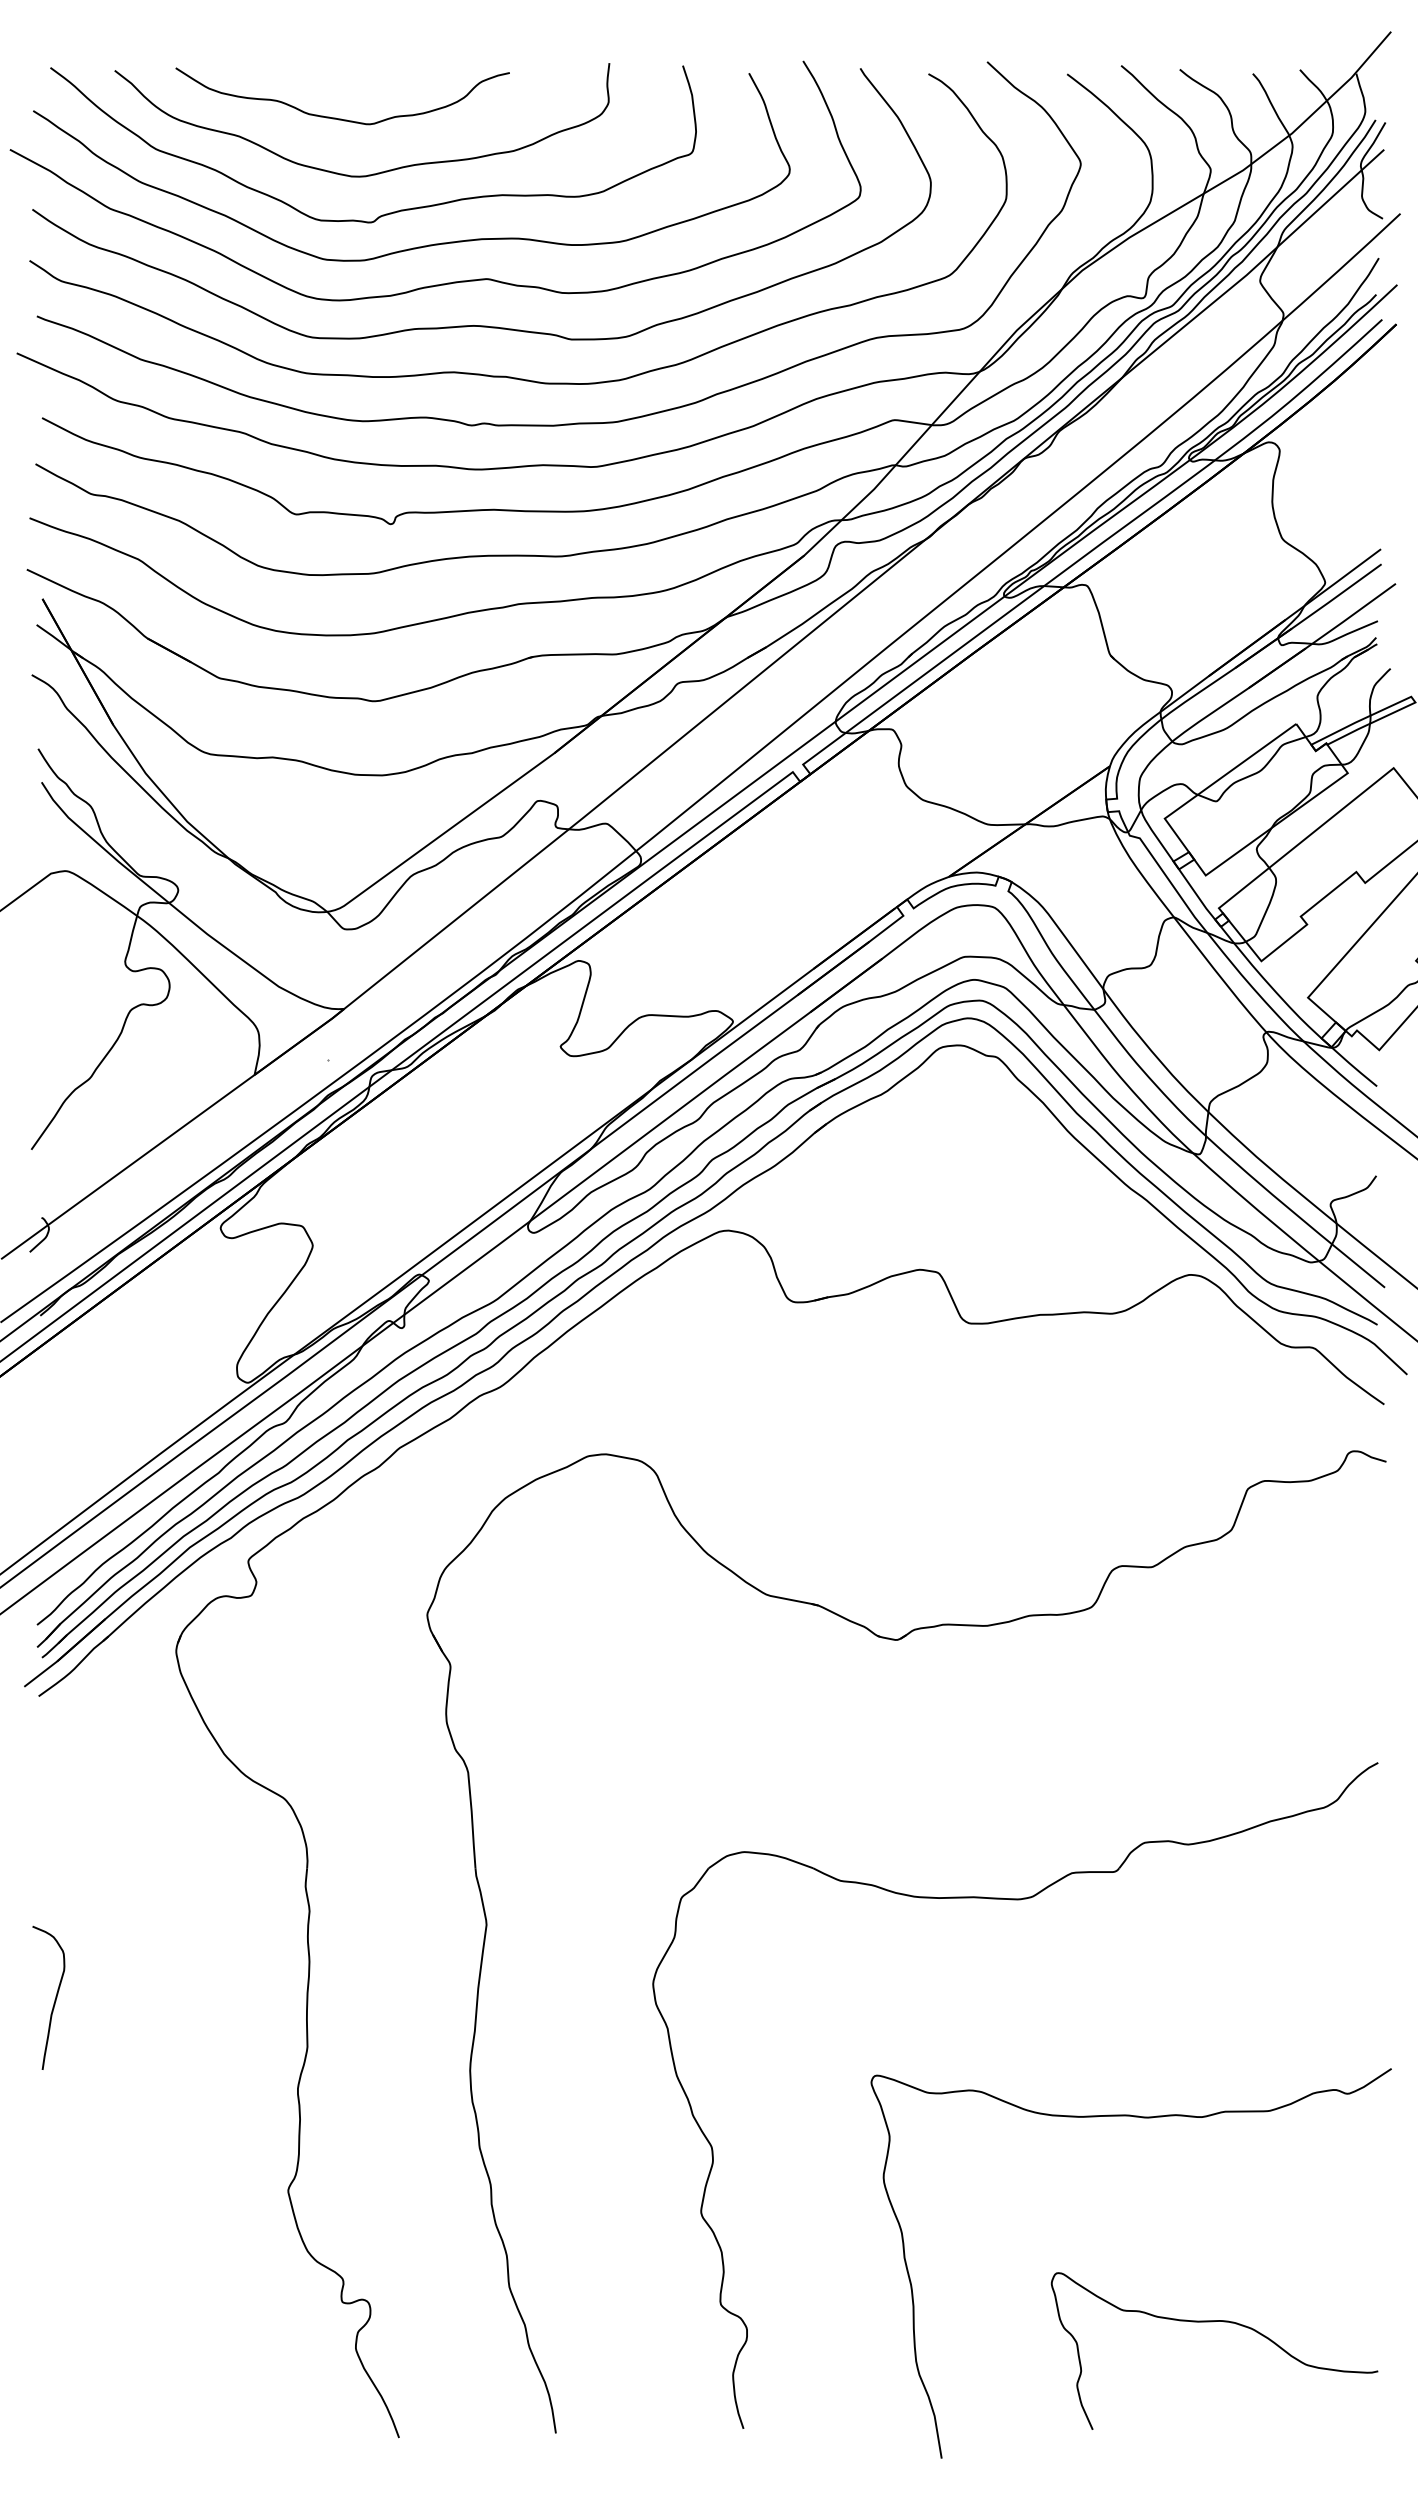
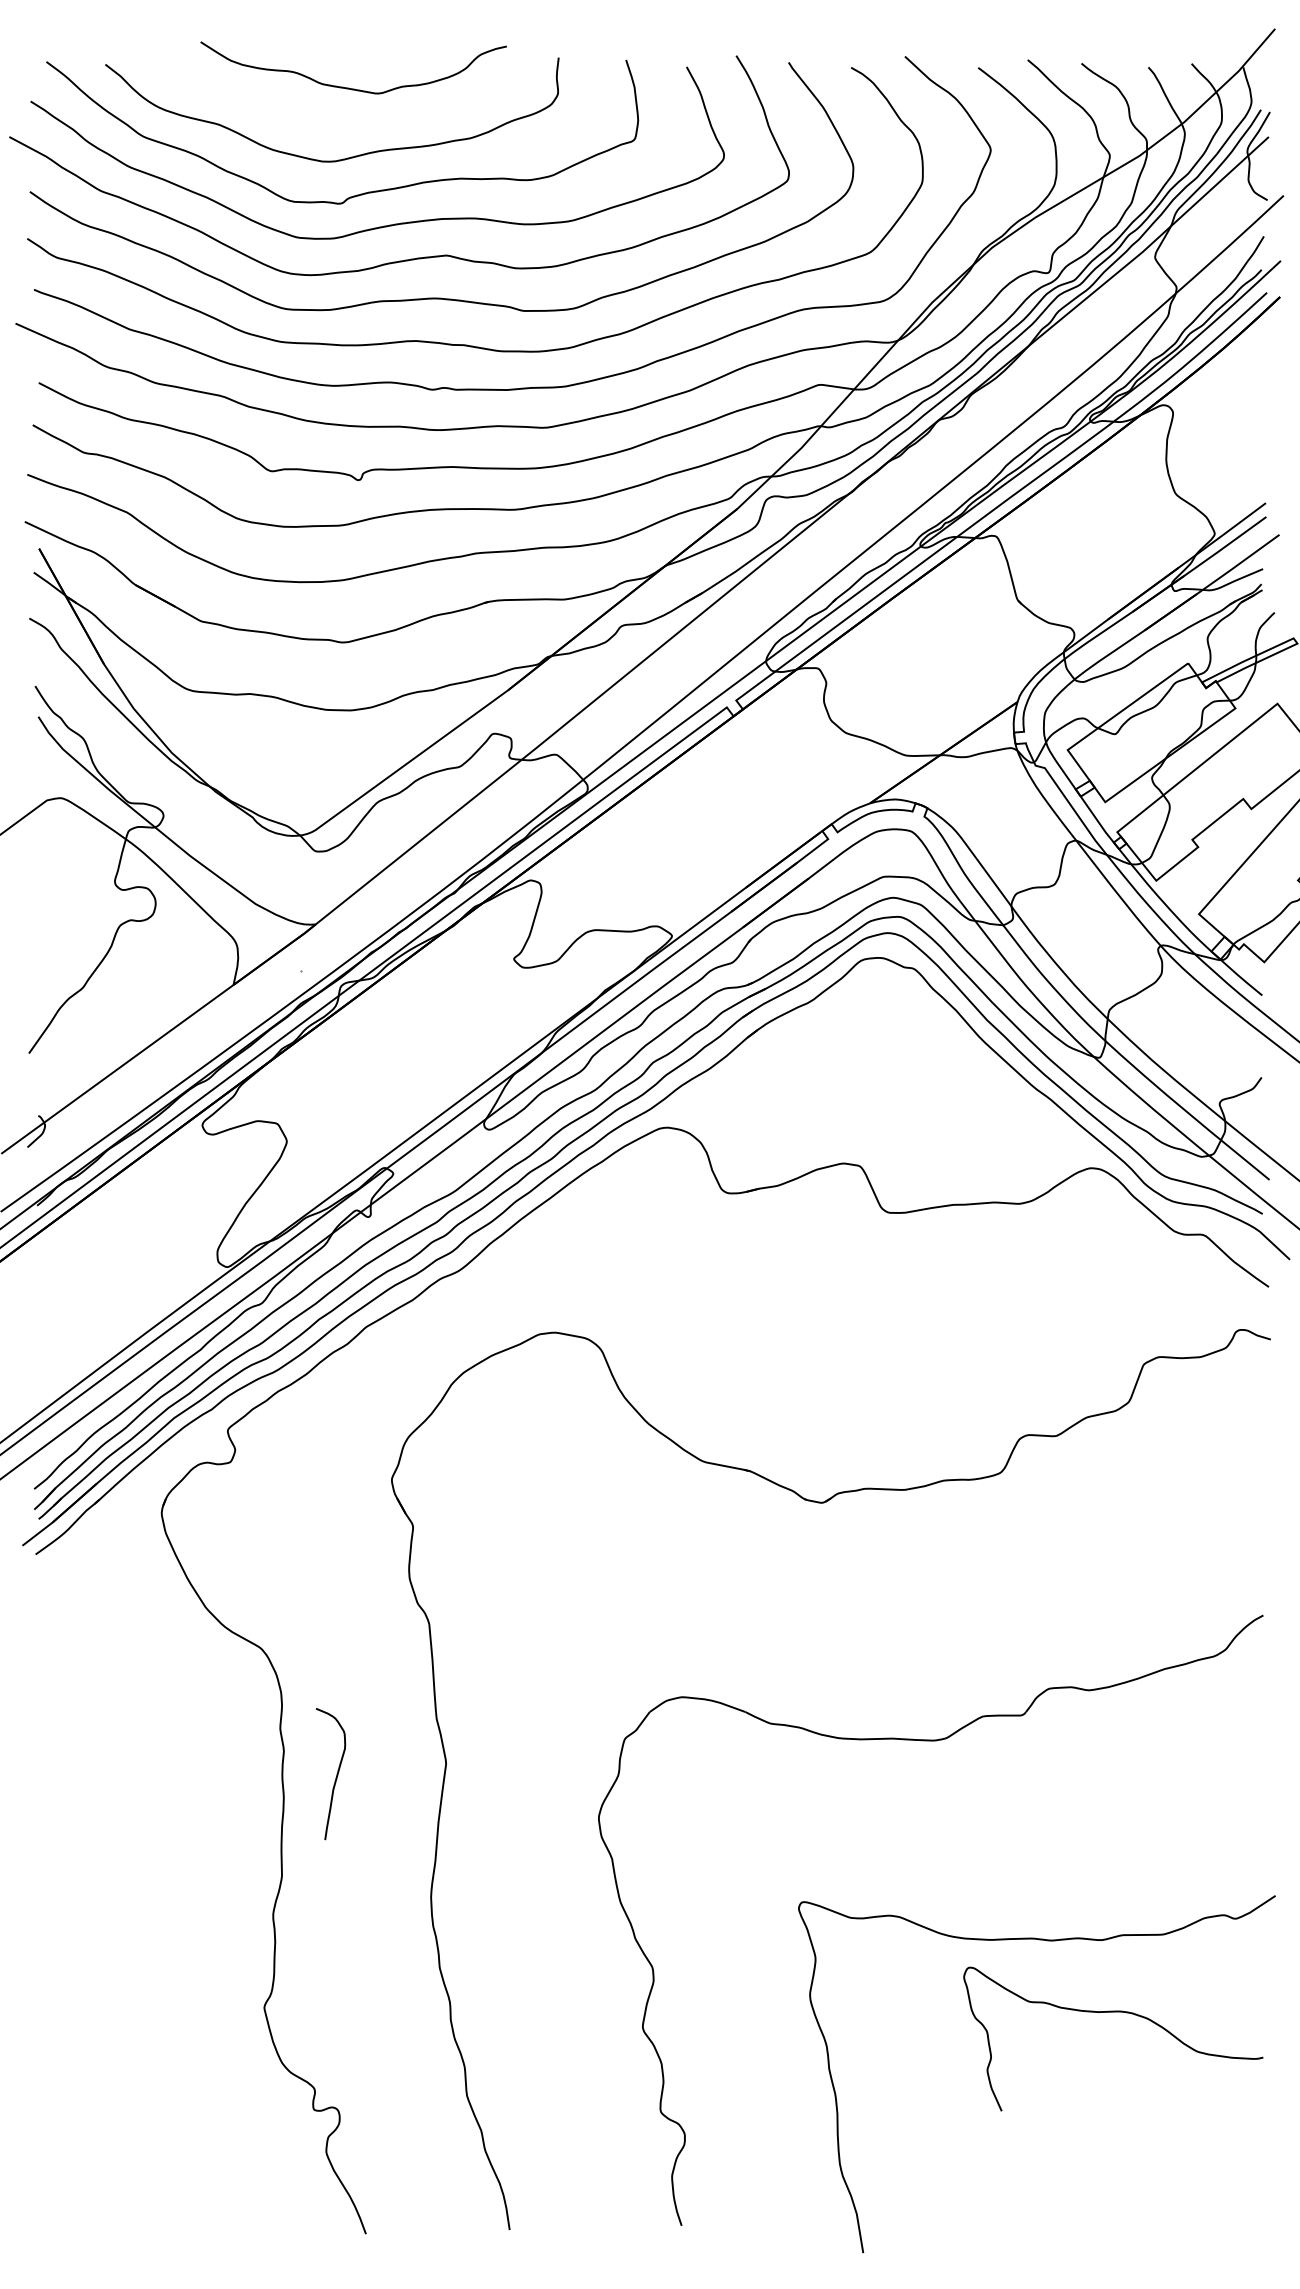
curve: (341, 118) -> (352, 88), moved
curve: (54, 1999) -> (336, 1775), moved
curve: (1213, 2322) -> (1112, 2012), moved

